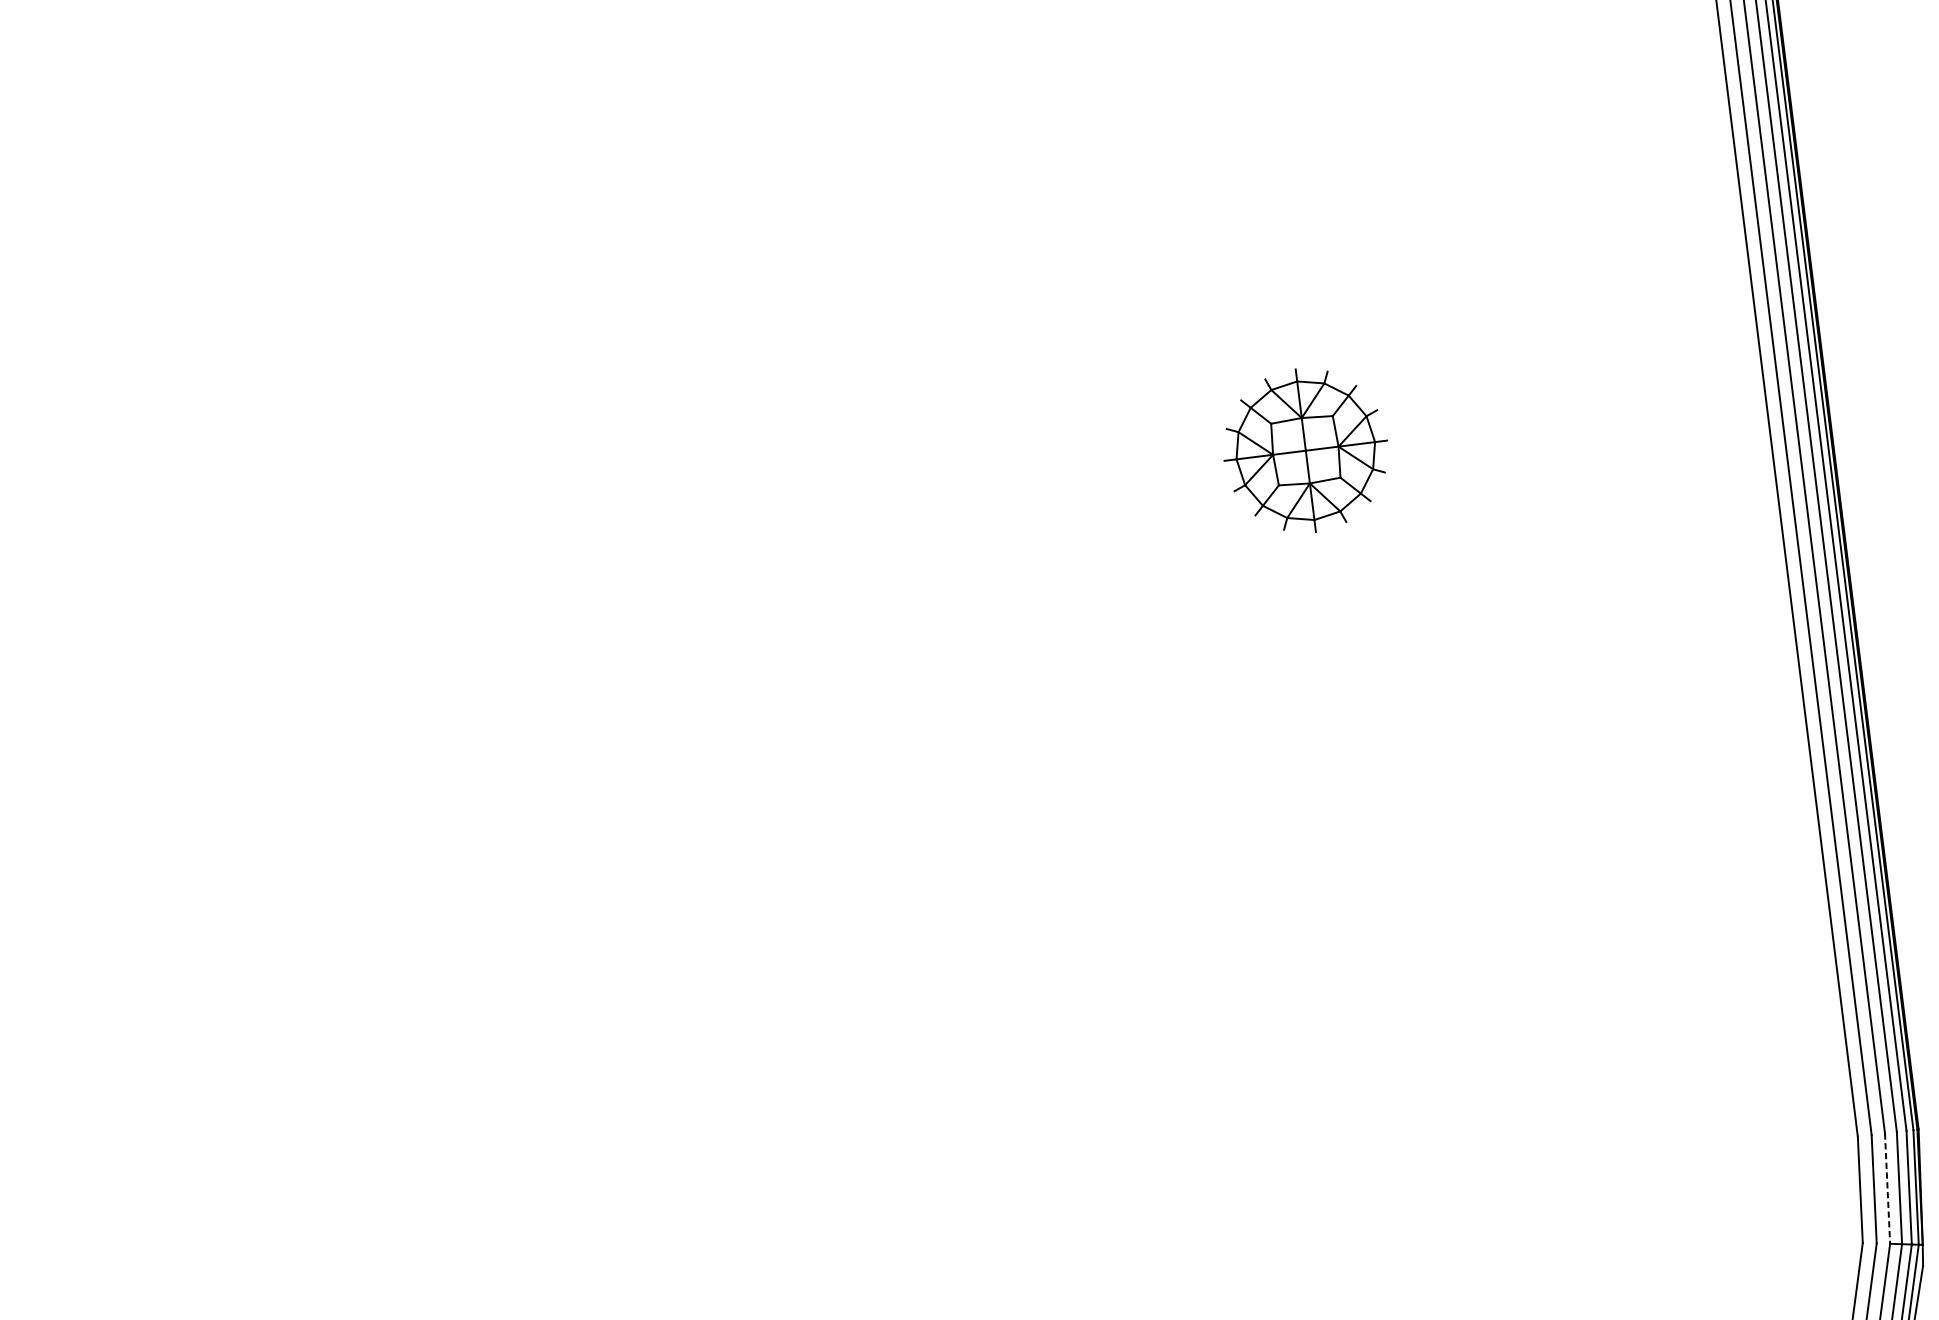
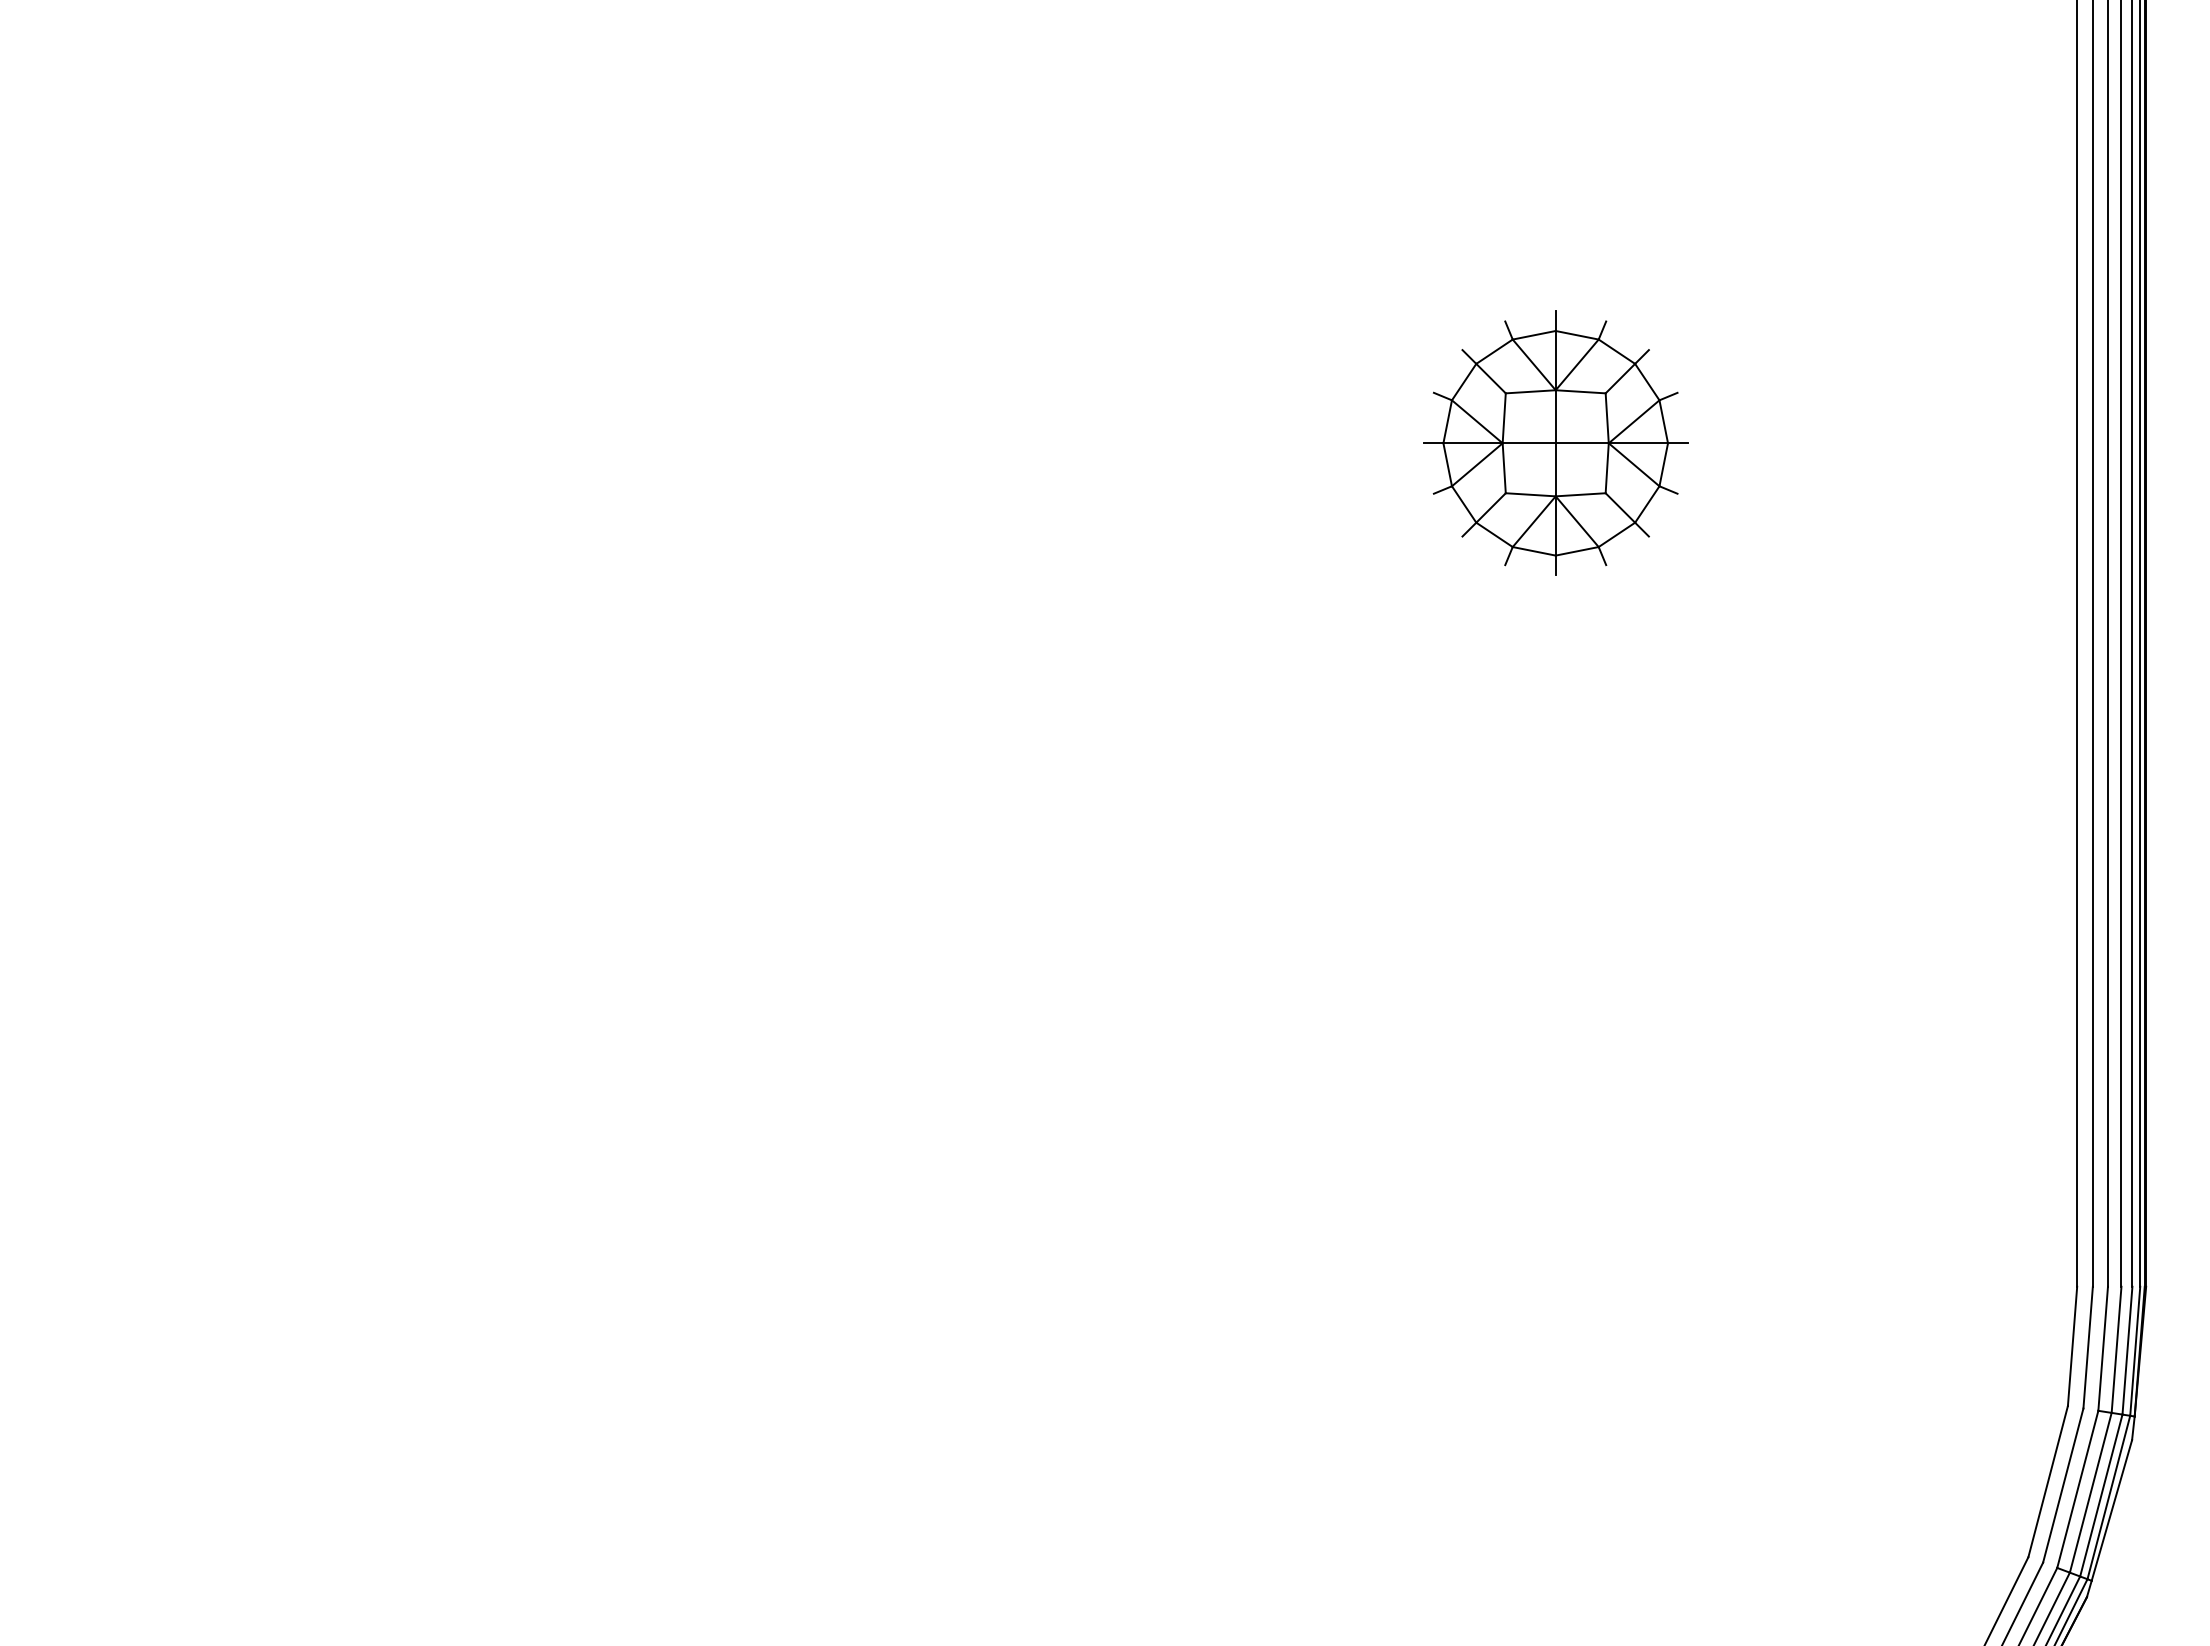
part: (1305, 450) -> (1555, 442), size x1.43
line: (1887, 1189) -> (2103, 1349), dashed -> solid

